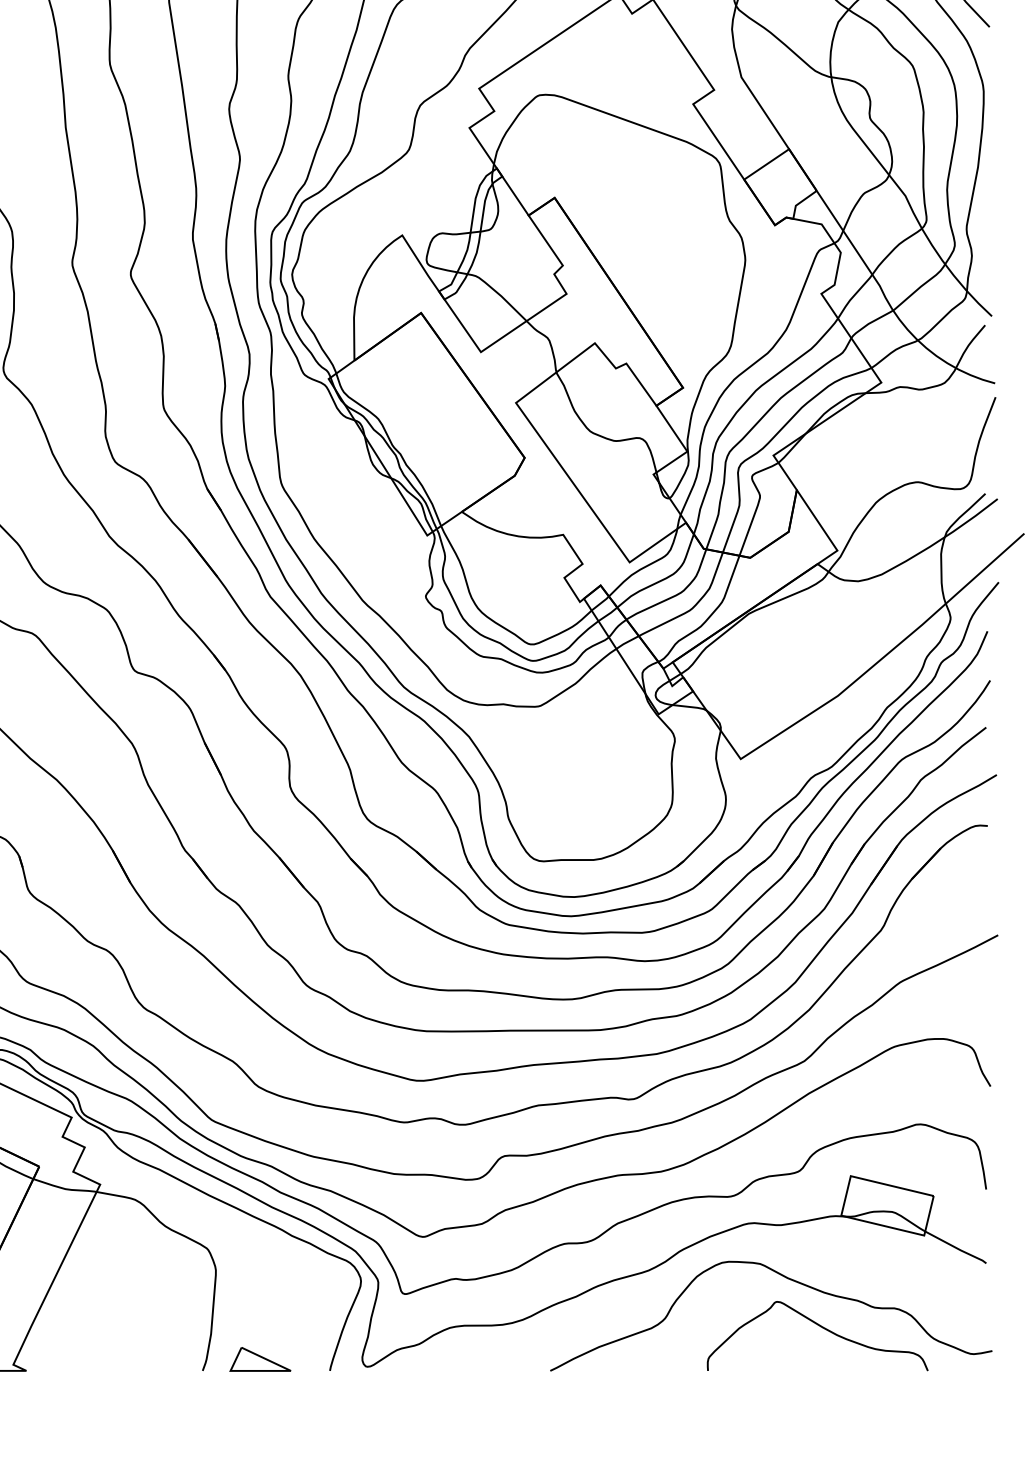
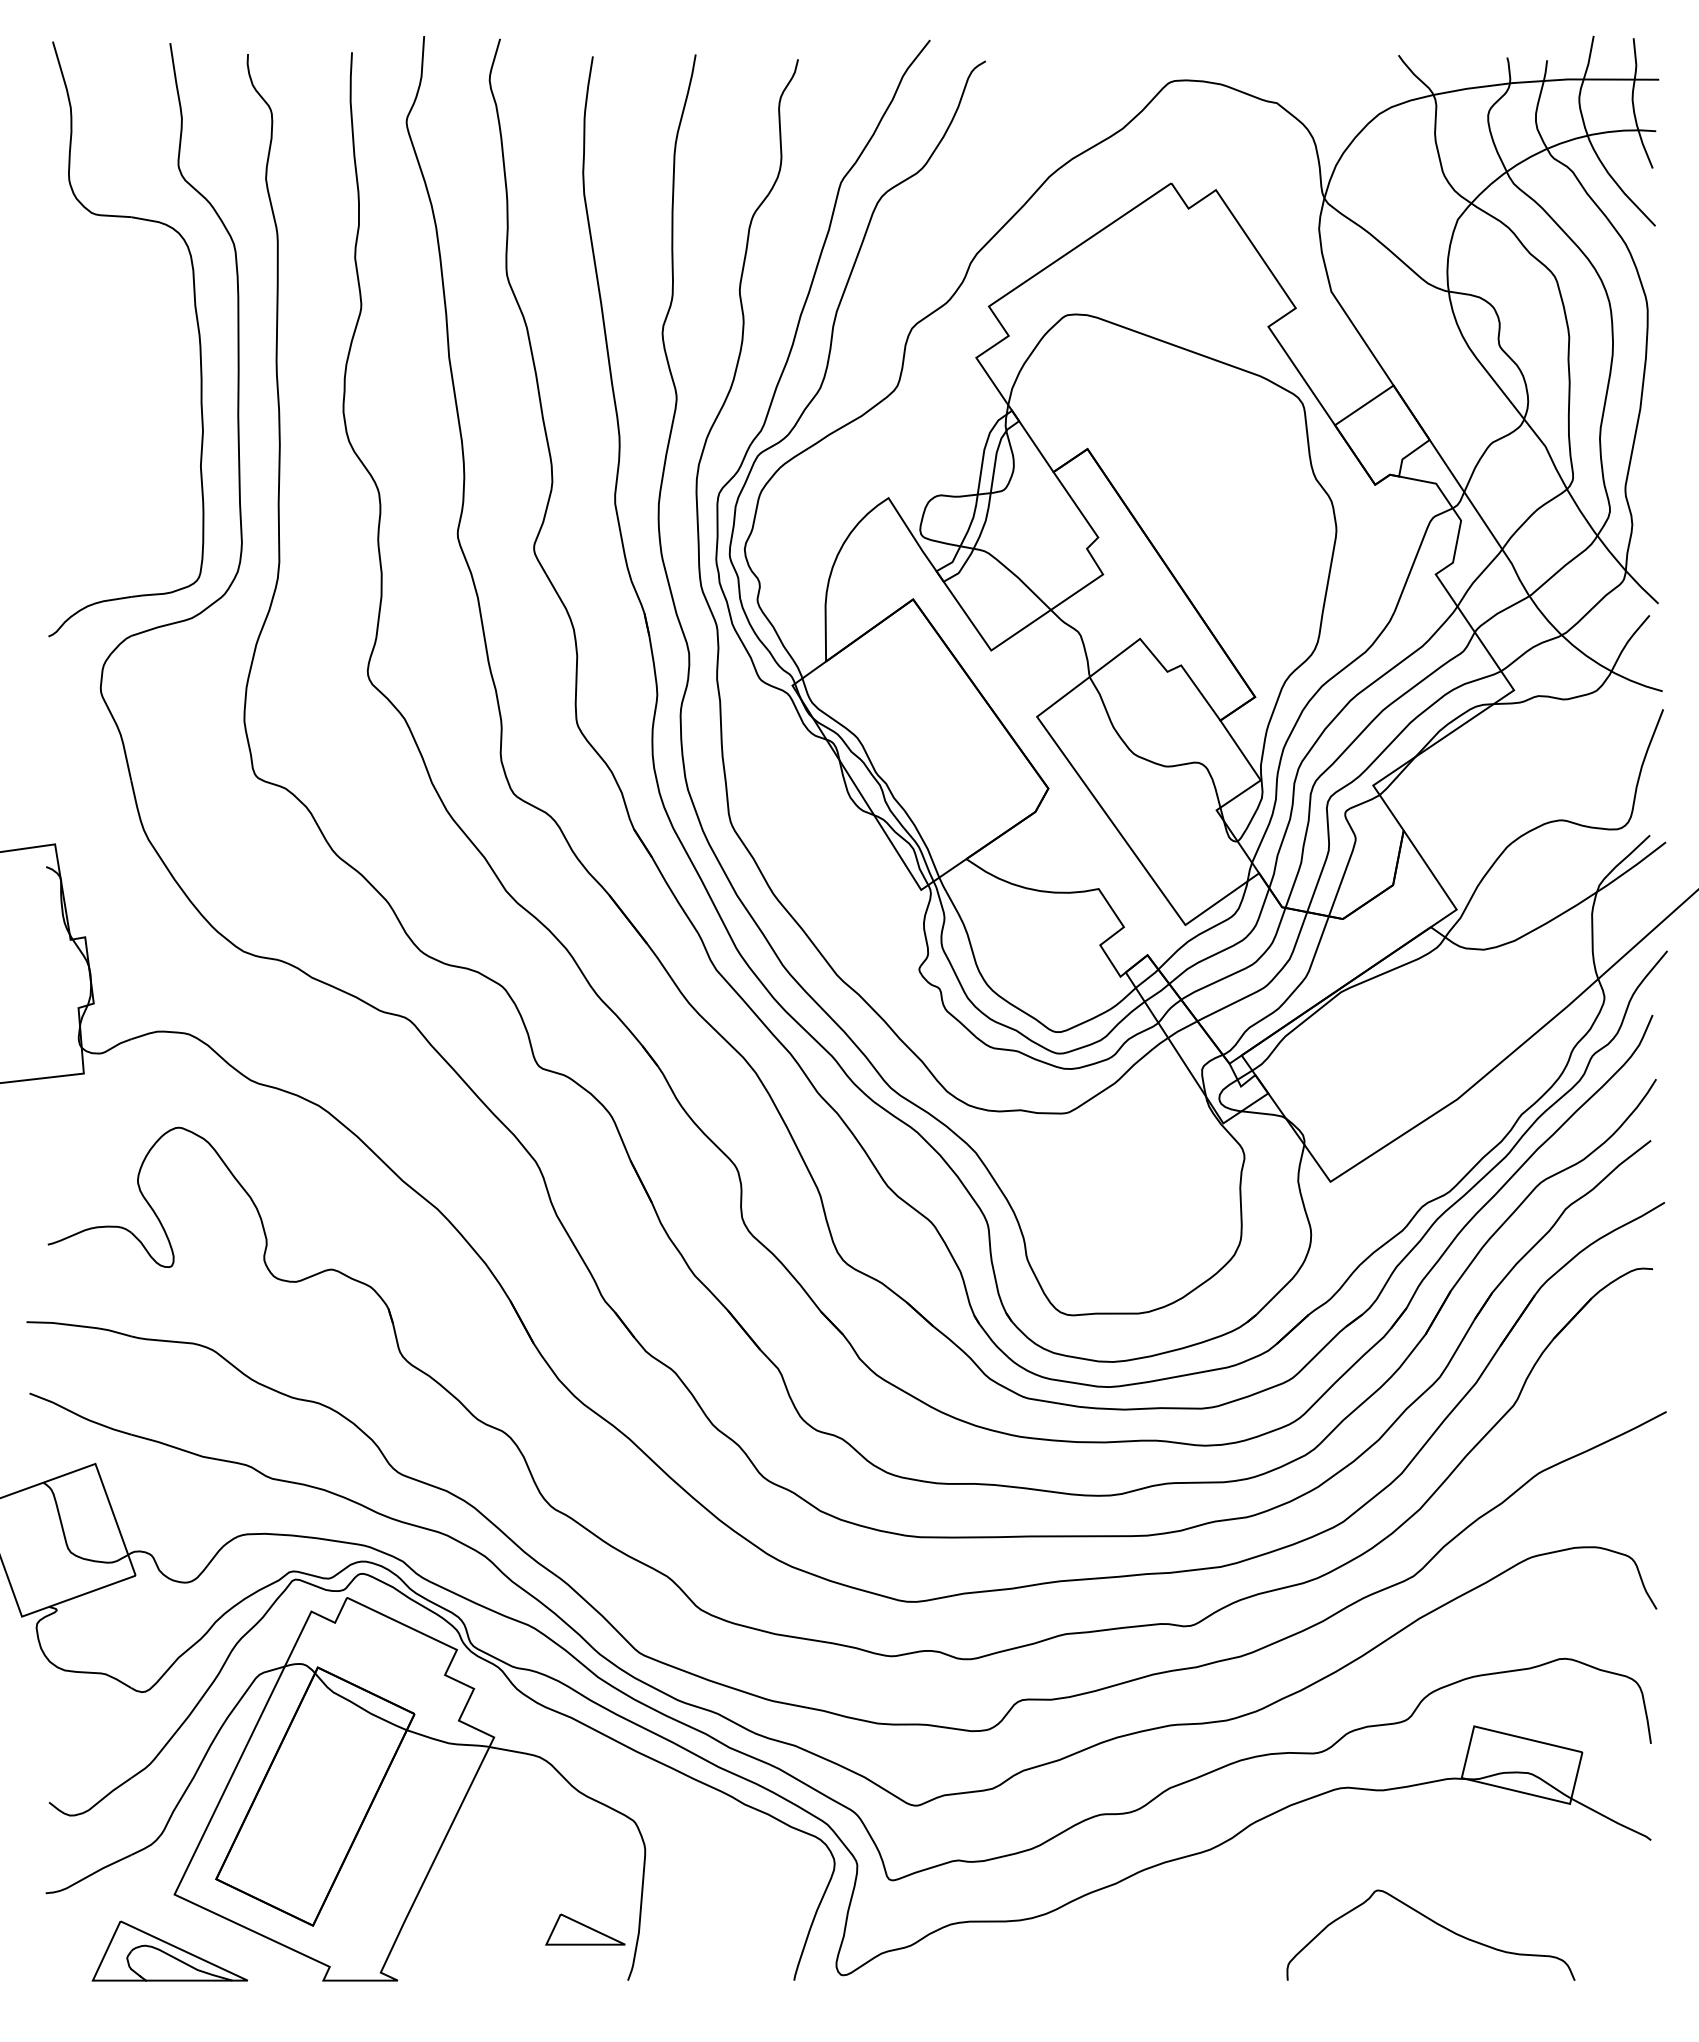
curve: (789, 1279) -> (1393, 1861), removed
part: (260, 1359) -> (585, 1929), moved

